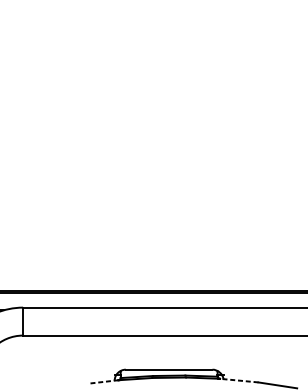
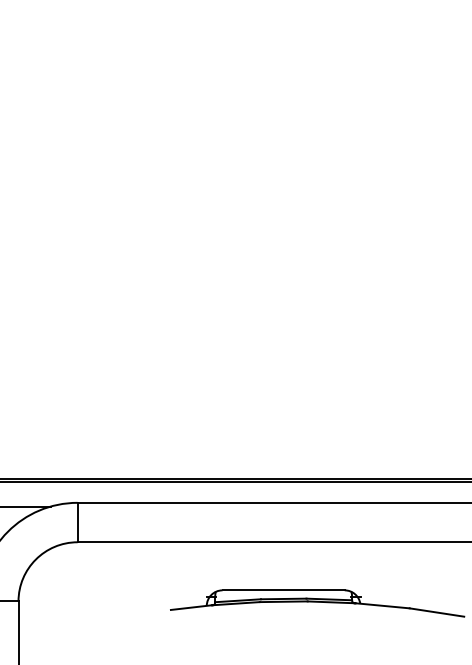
line: (239, 380) -> (382, 605), dashed -> solid
line: (103, 381) -> (191, 607), dashed -> solid

